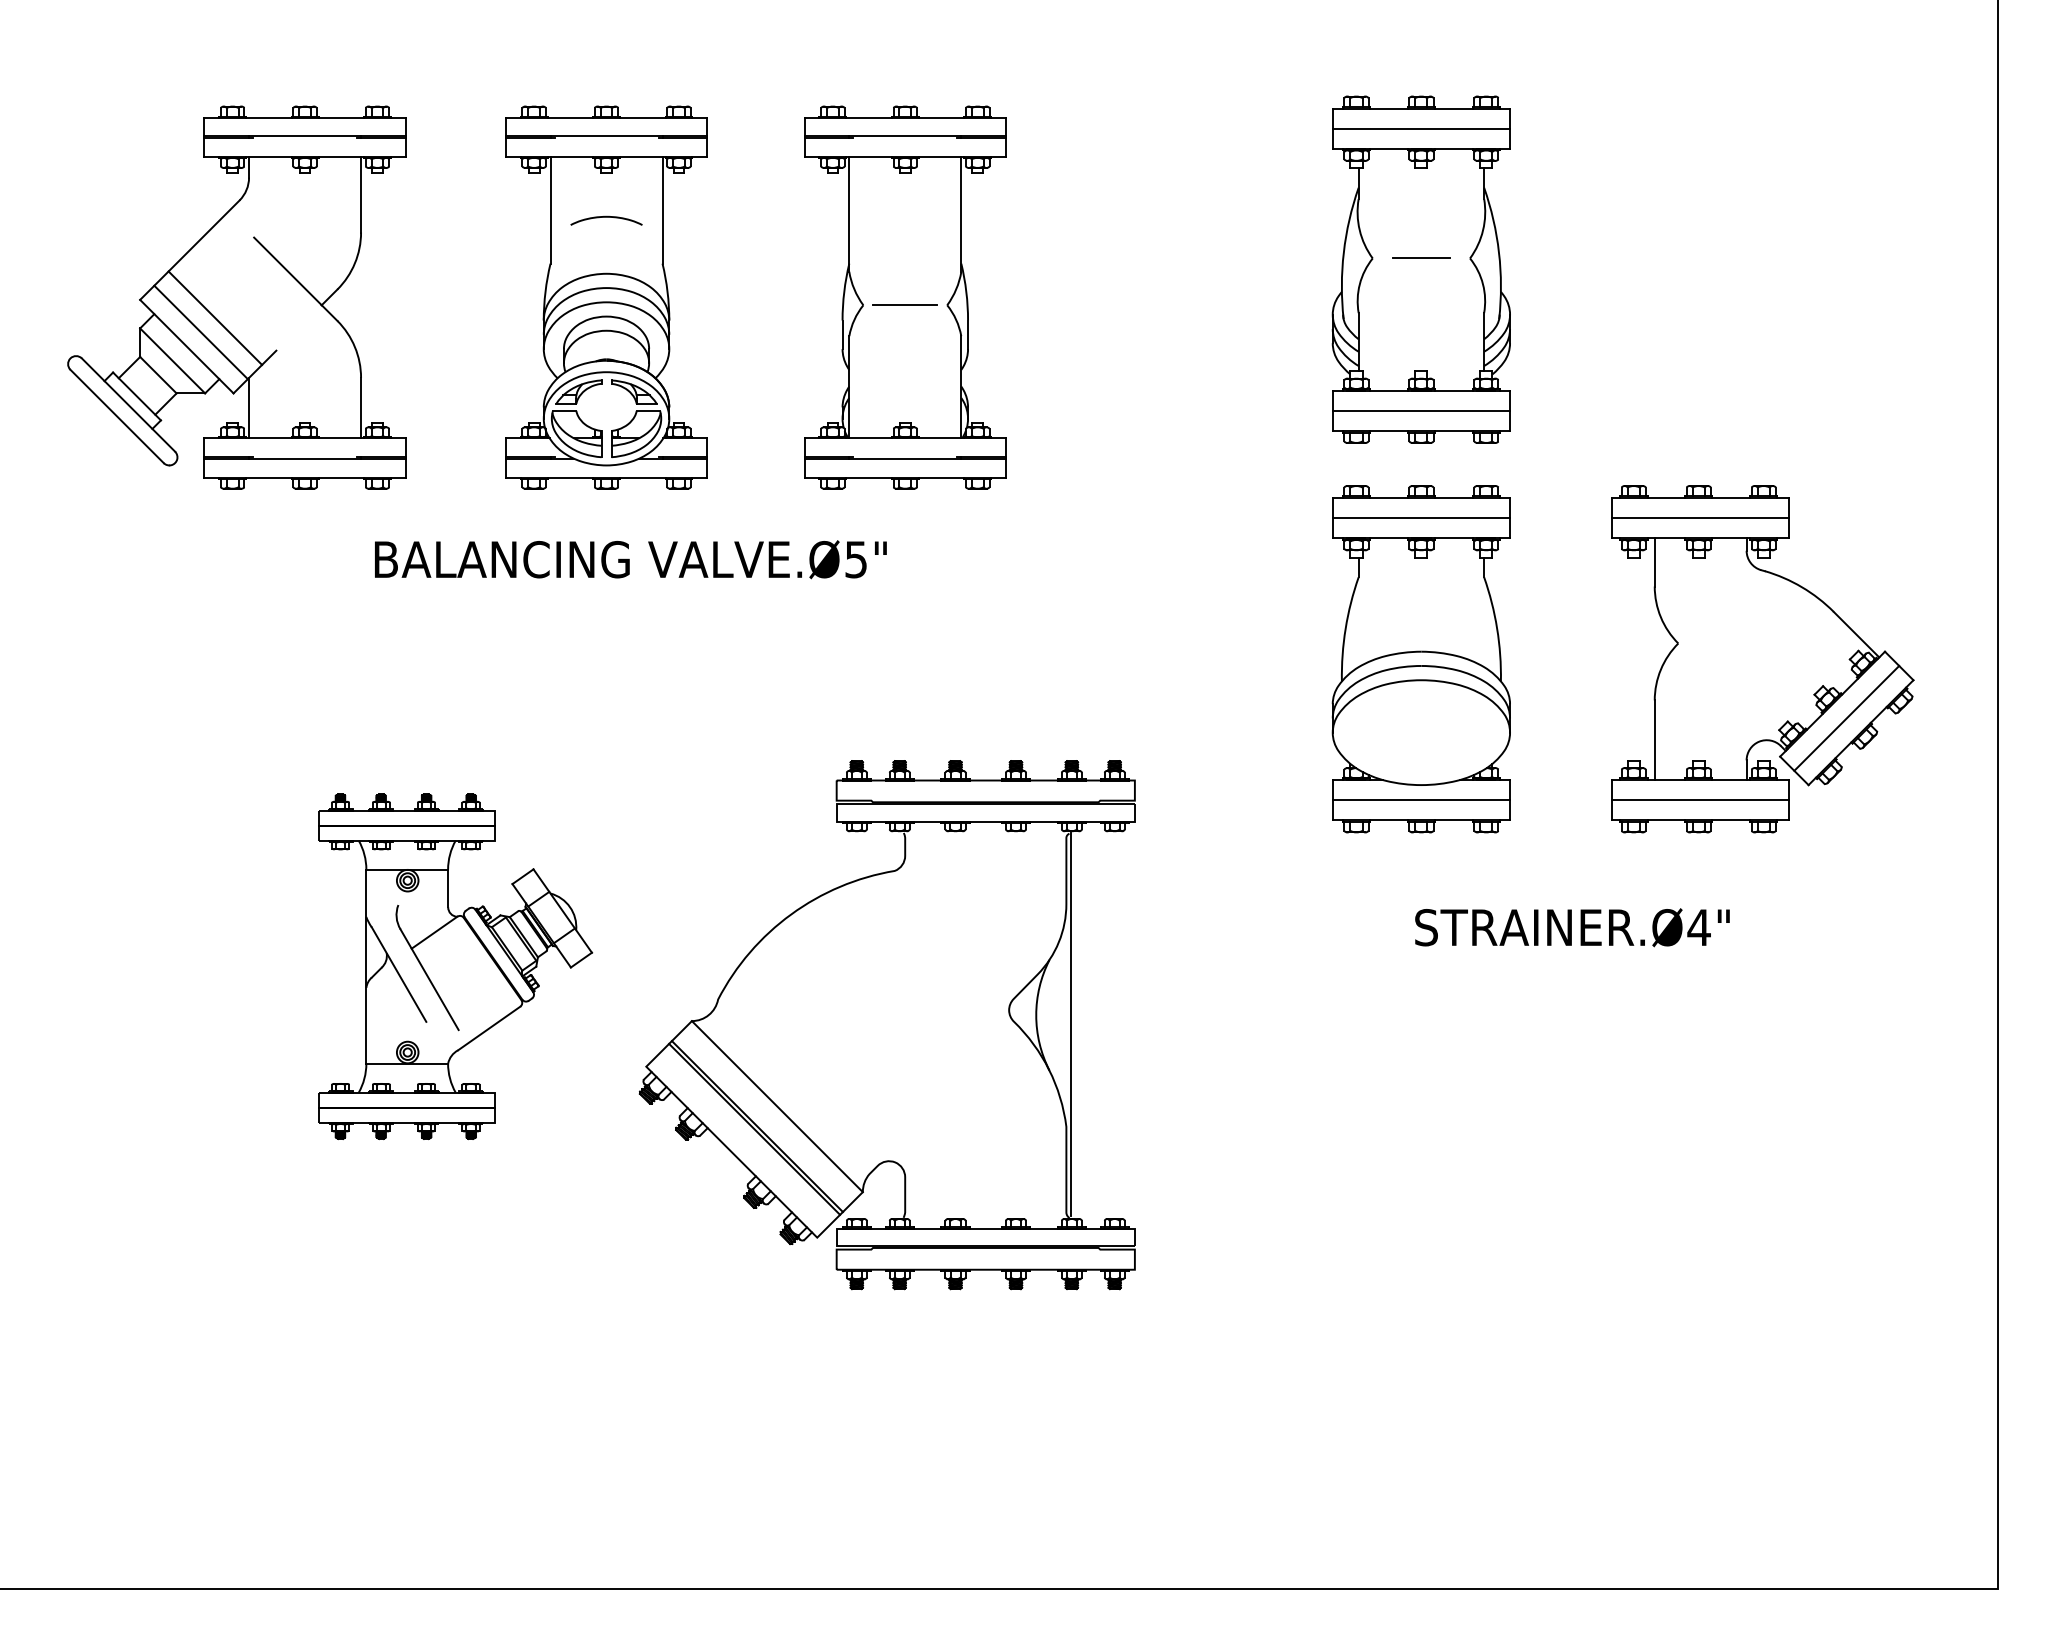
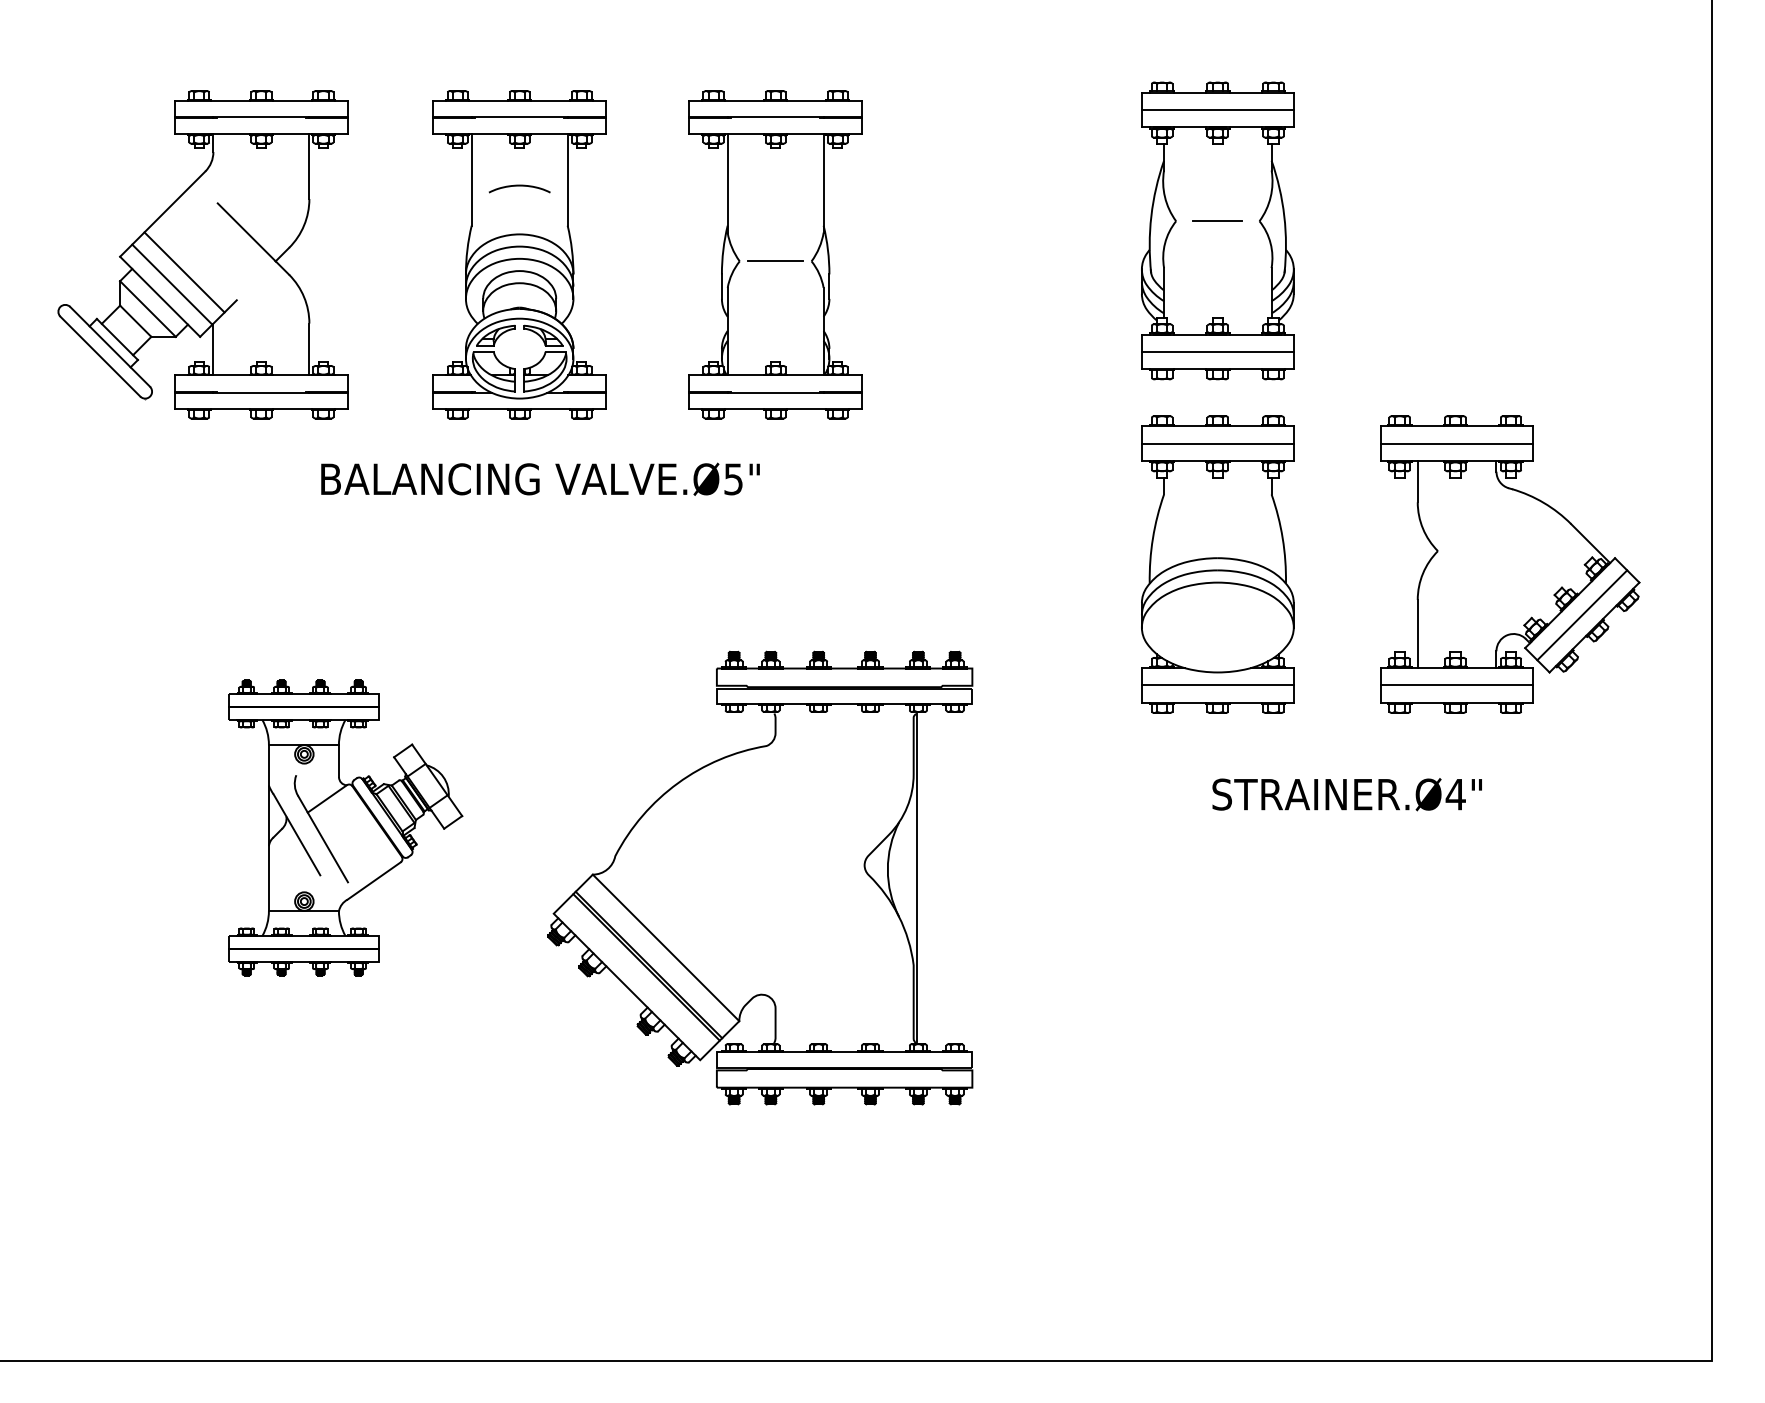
part: (455, 966) -> (345, 827), moved

